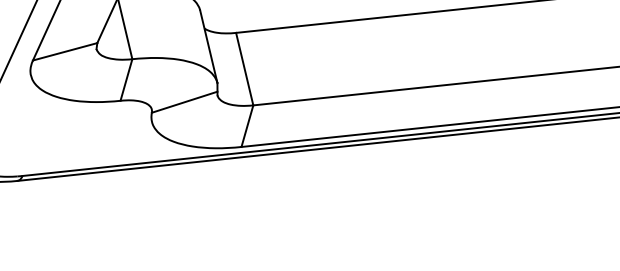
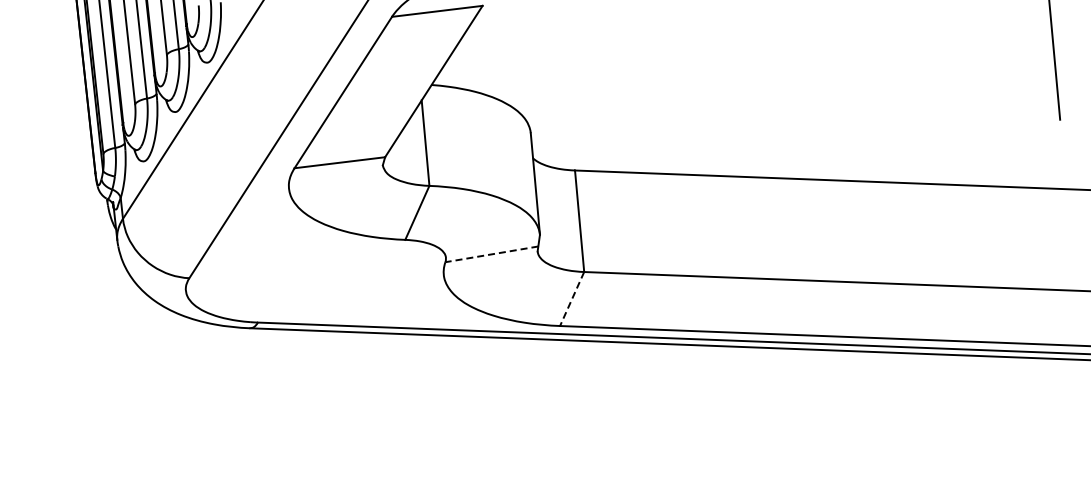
line: (184, 102) -> (491, 254), solid -> dashed
line: (247, 126) -> (572, 299), solid -> dashed

